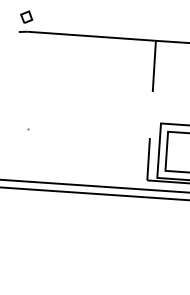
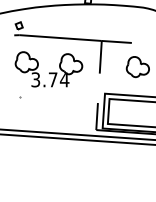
part: (72, 85) -> (48, 69), added

